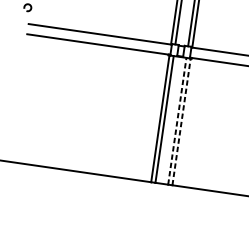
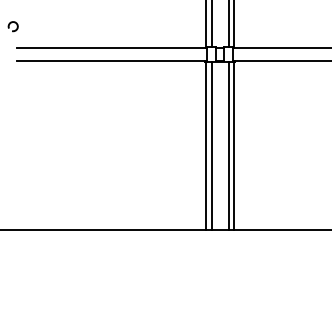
line: (177, 121) -> (228, 146), dashed -> solid
line: (181, 122) -> (234, 146), dashed -> solid

